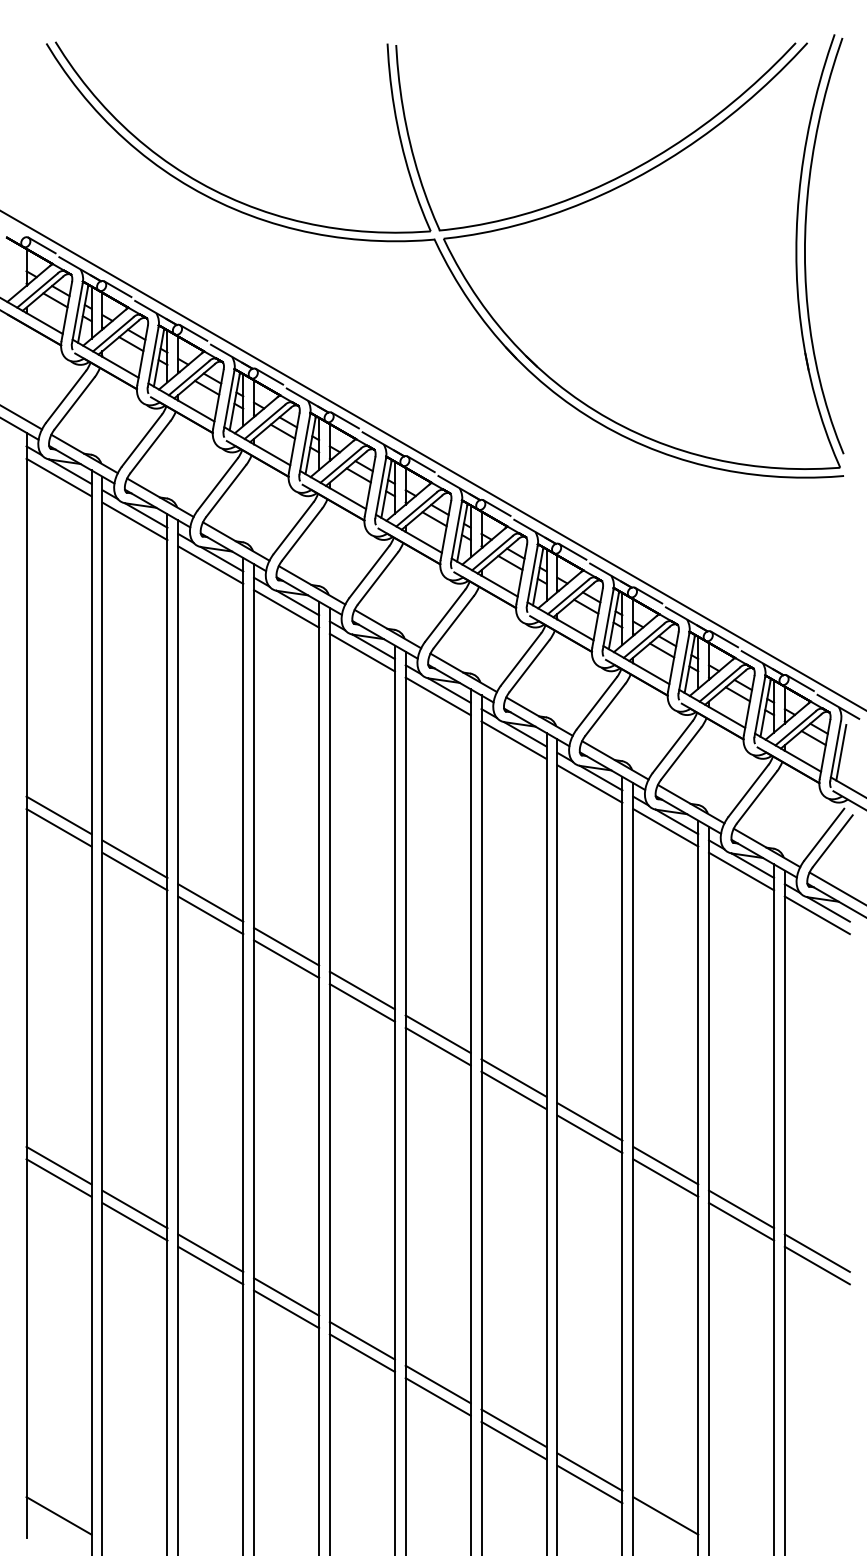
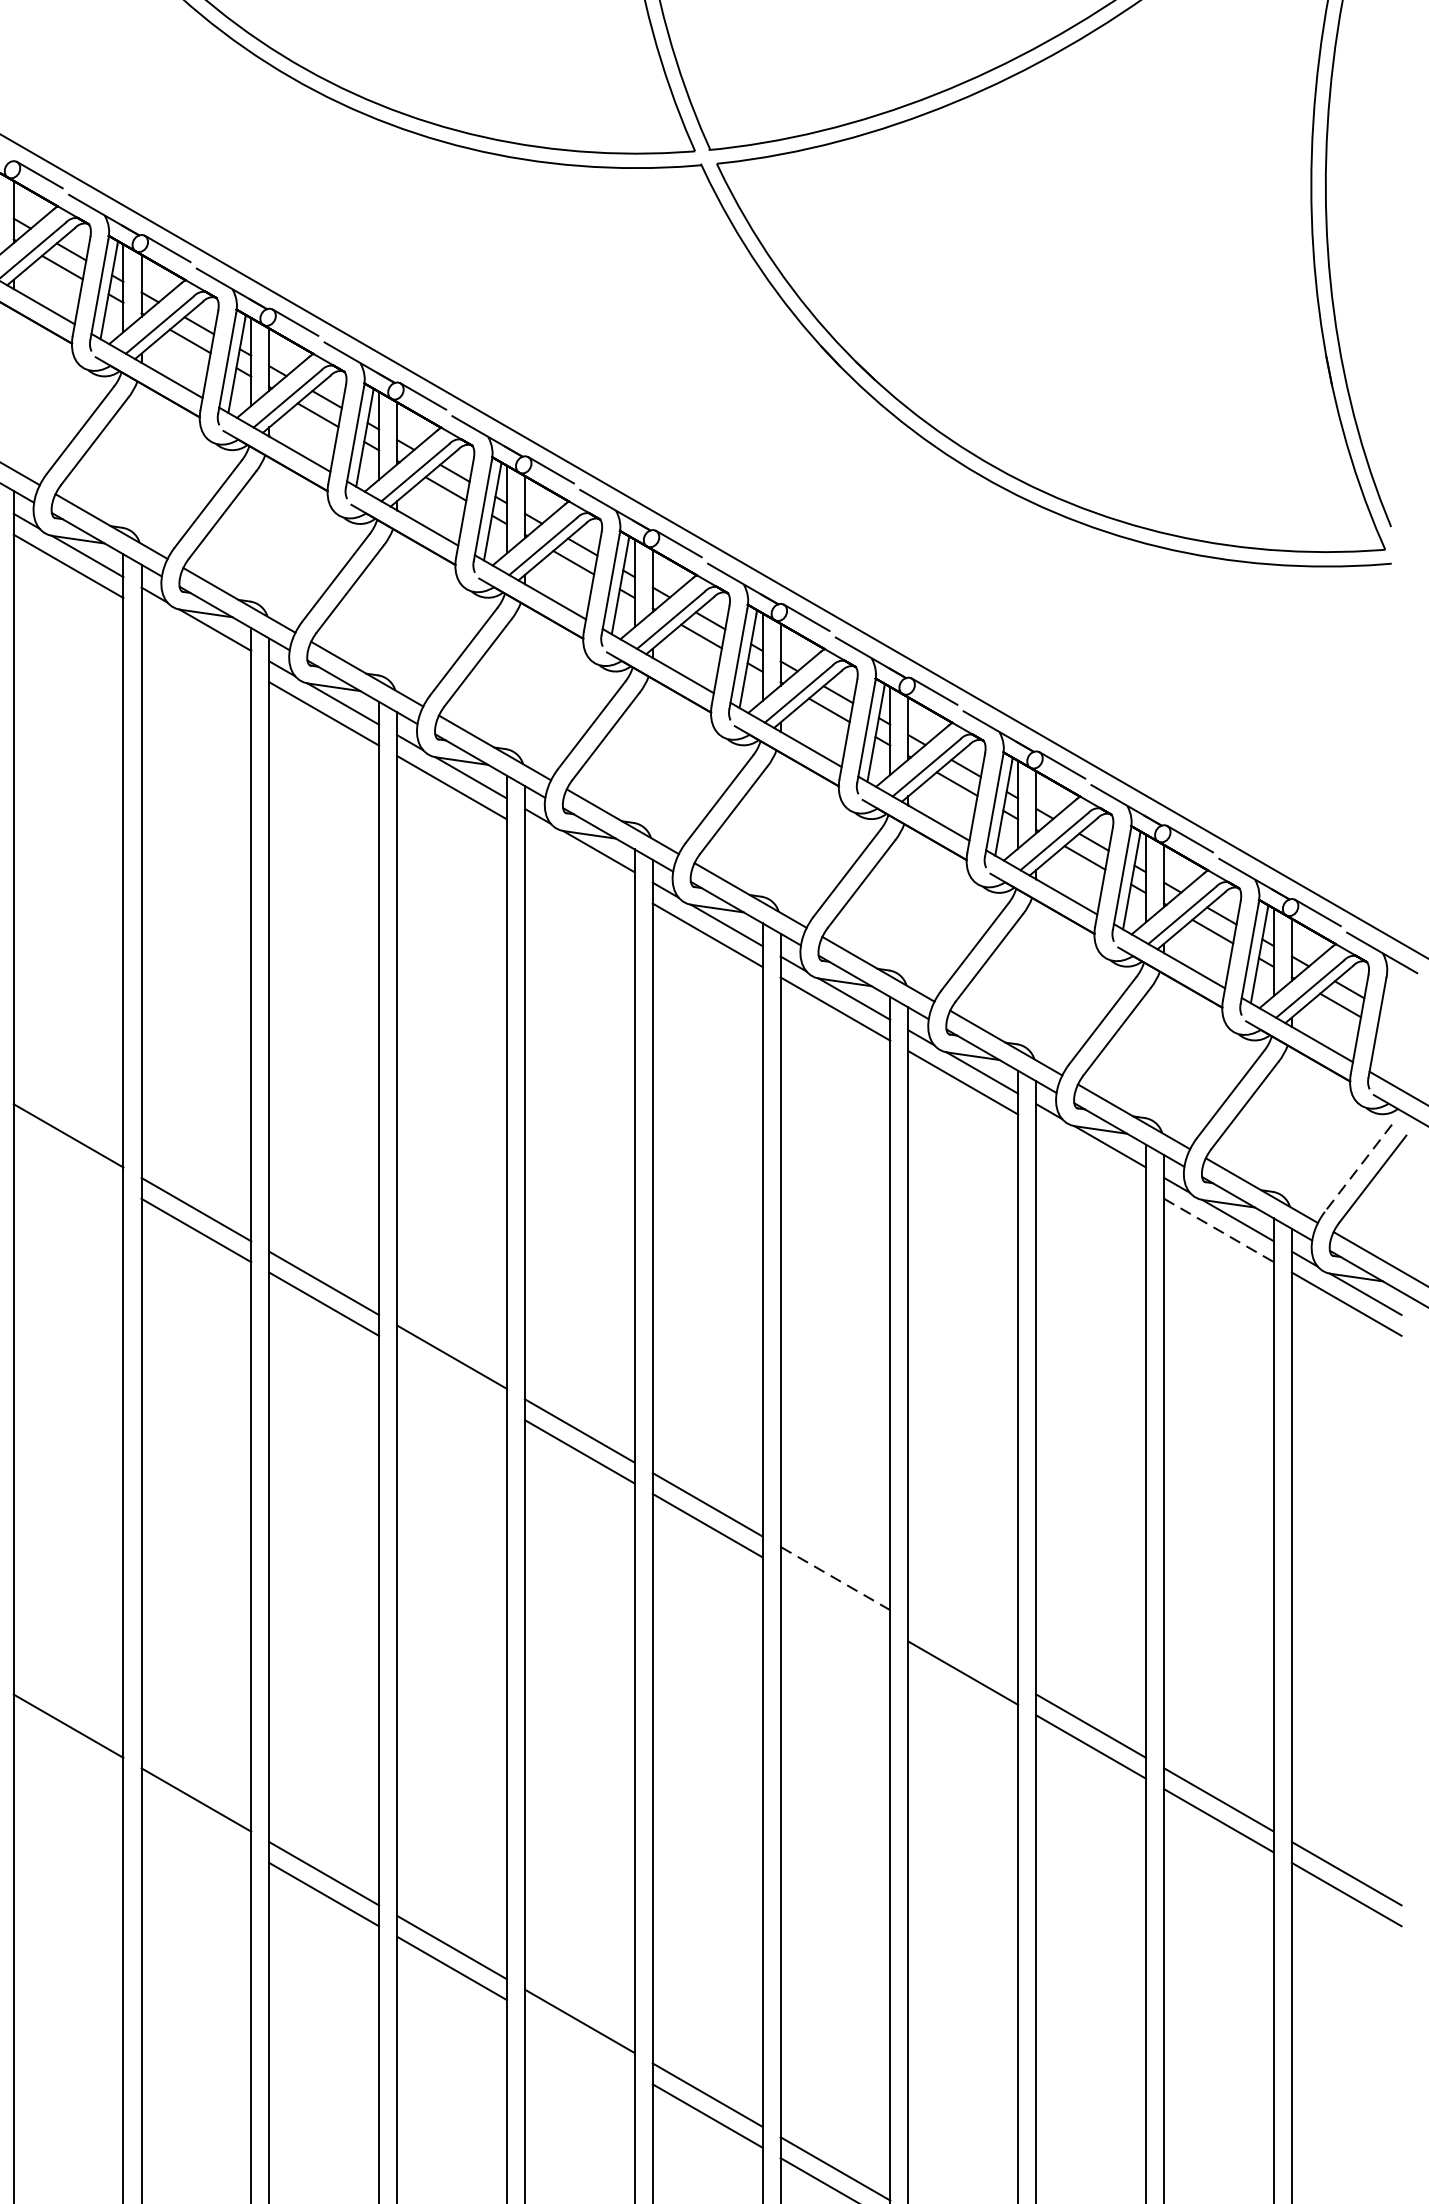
line: (134, 521) -> (195, 640), removed
line: (361, 652) -> (578, 861), removed
line: (841, 752) -> (1387, 1029), removed
line: (58, 827) -> (67, 1156), removed
line: (665, 827) -> (1090, 1156), removed
line: (824, 834) -> (1358, 1167), solid -> dashed
line: (741, 871) -> (1218, 1230), solid -> dashed
line: (286, 958) -> (451, 1377), removed
line: (514, 1078) -> (836, 1579), solid -> dashed
line: (513, 1090) -> (834, 1599), removed
line: (589, 1121) -> (962, 1651), removed
line: (58, 1177) -> (67, 1746), removed
line: (134, 1221) -> (195, 1820), removed
line: (361, 1352) -> (578, 2041), removed

